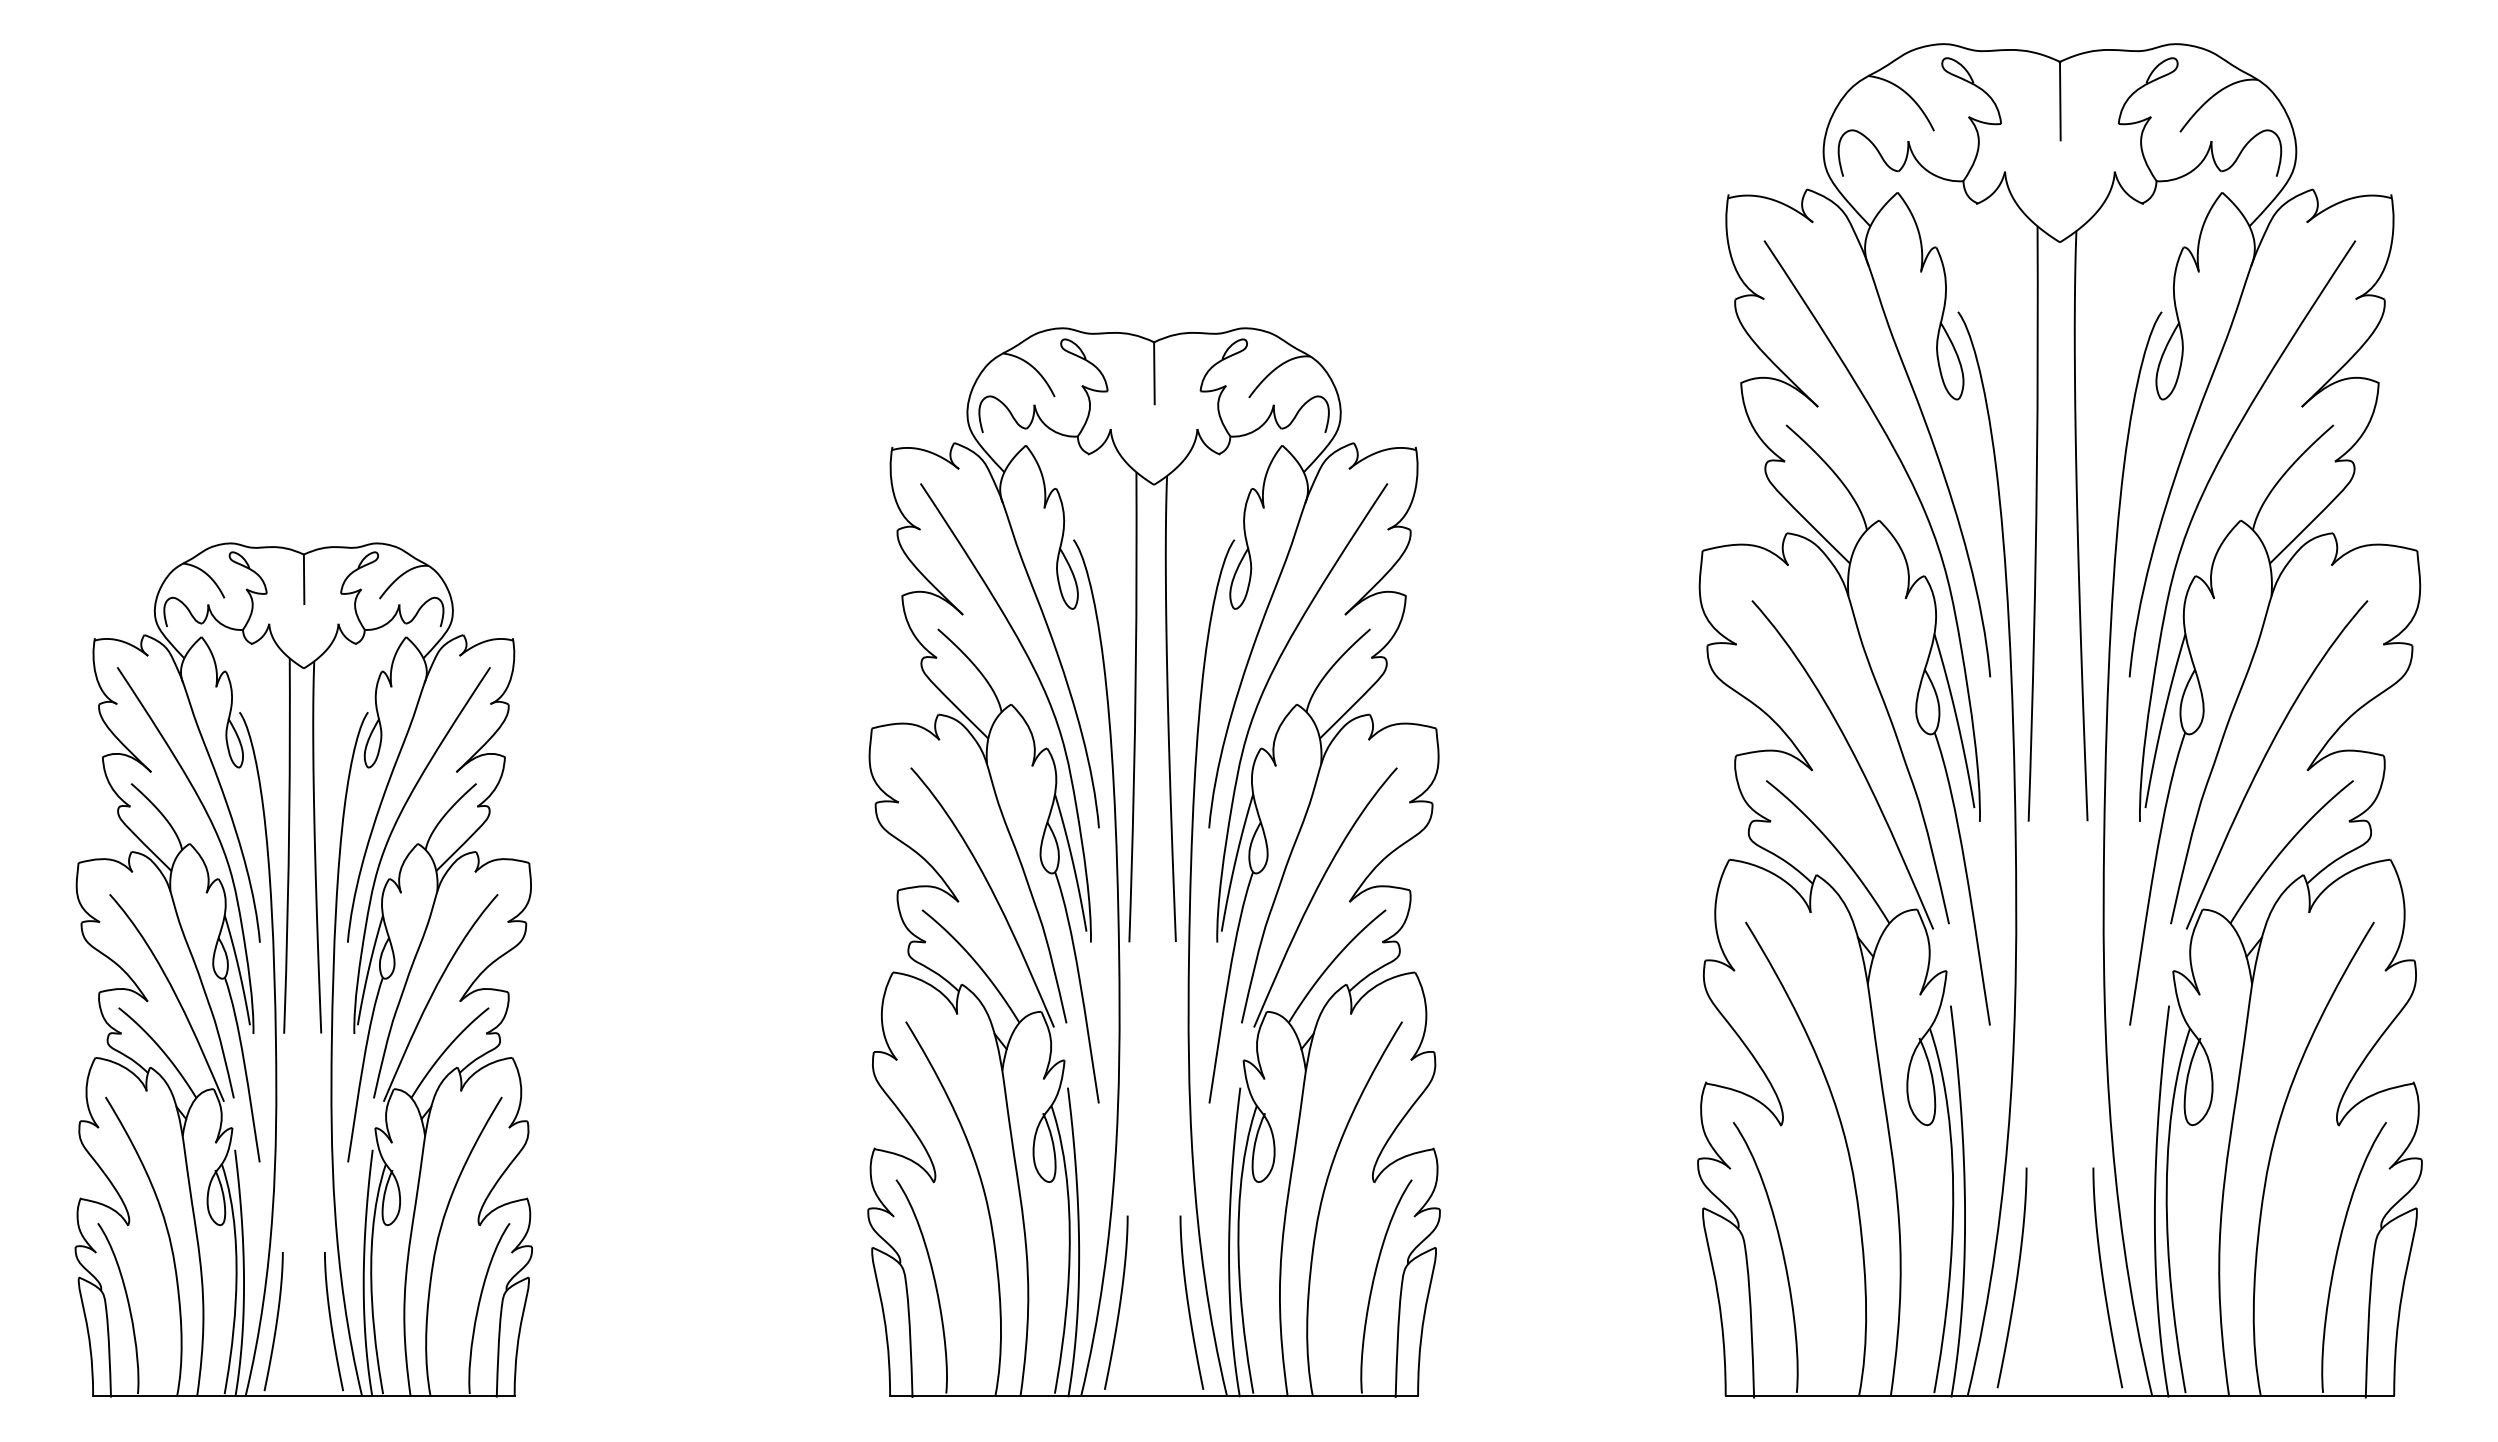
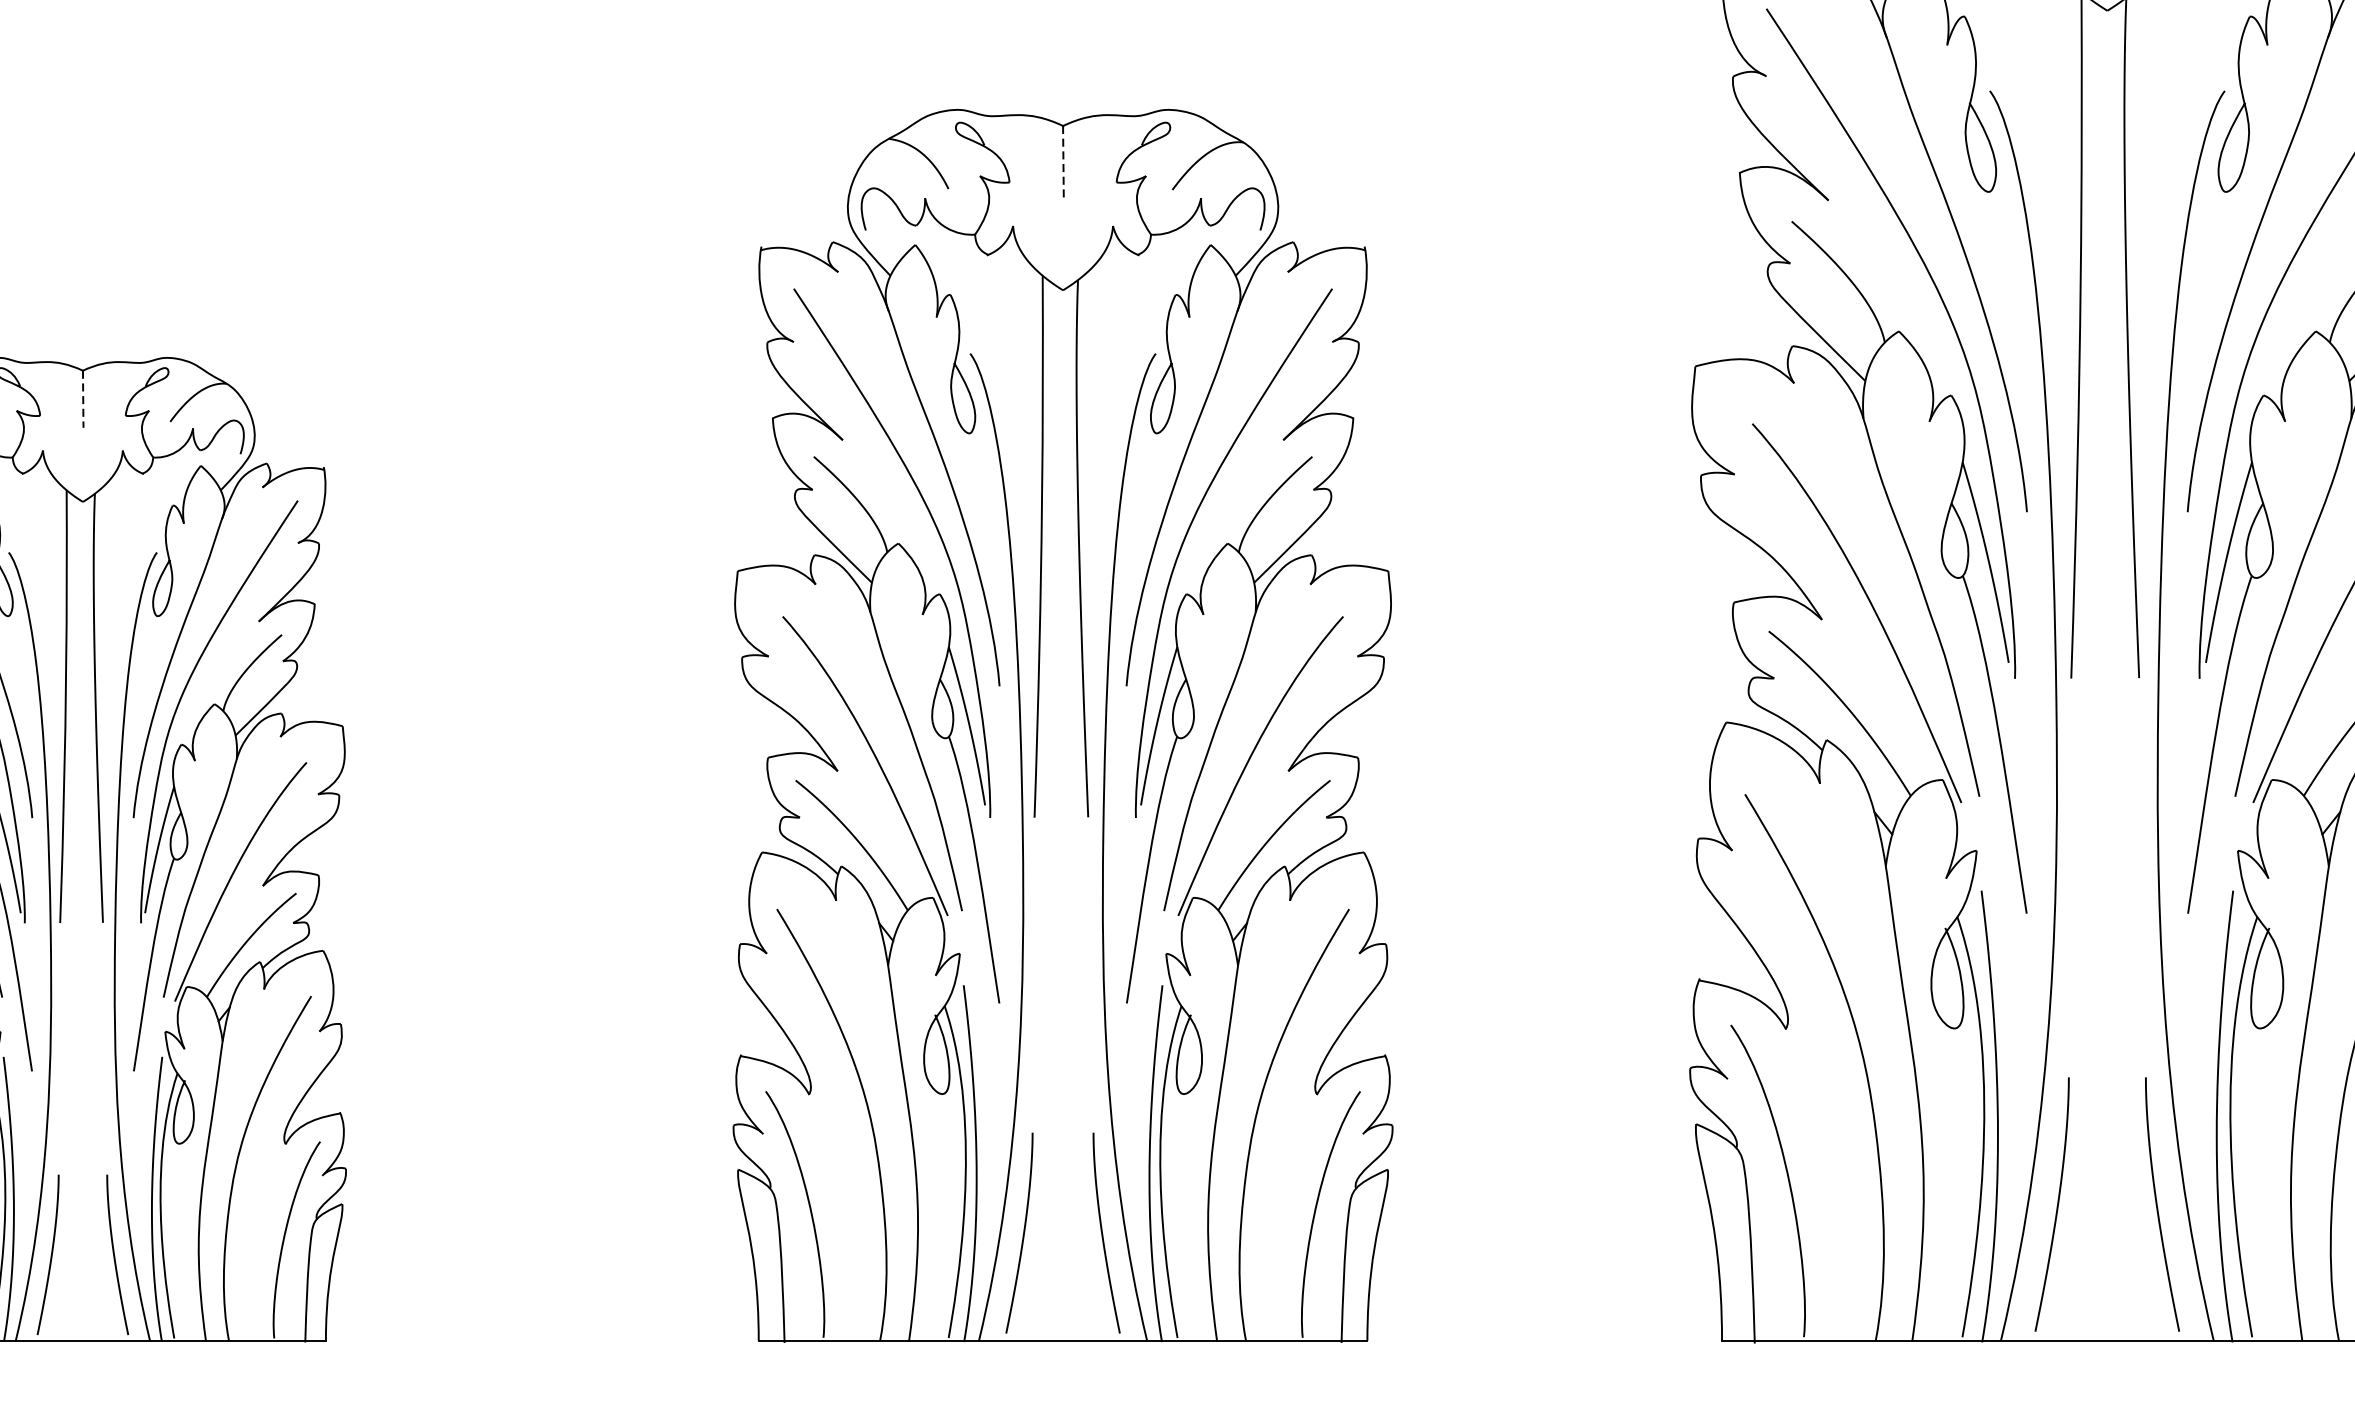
line: (1154, 373) -> (1063, 161), solid -> dashed
line: (304, 579) -> (83, 399), solid -> dashed

